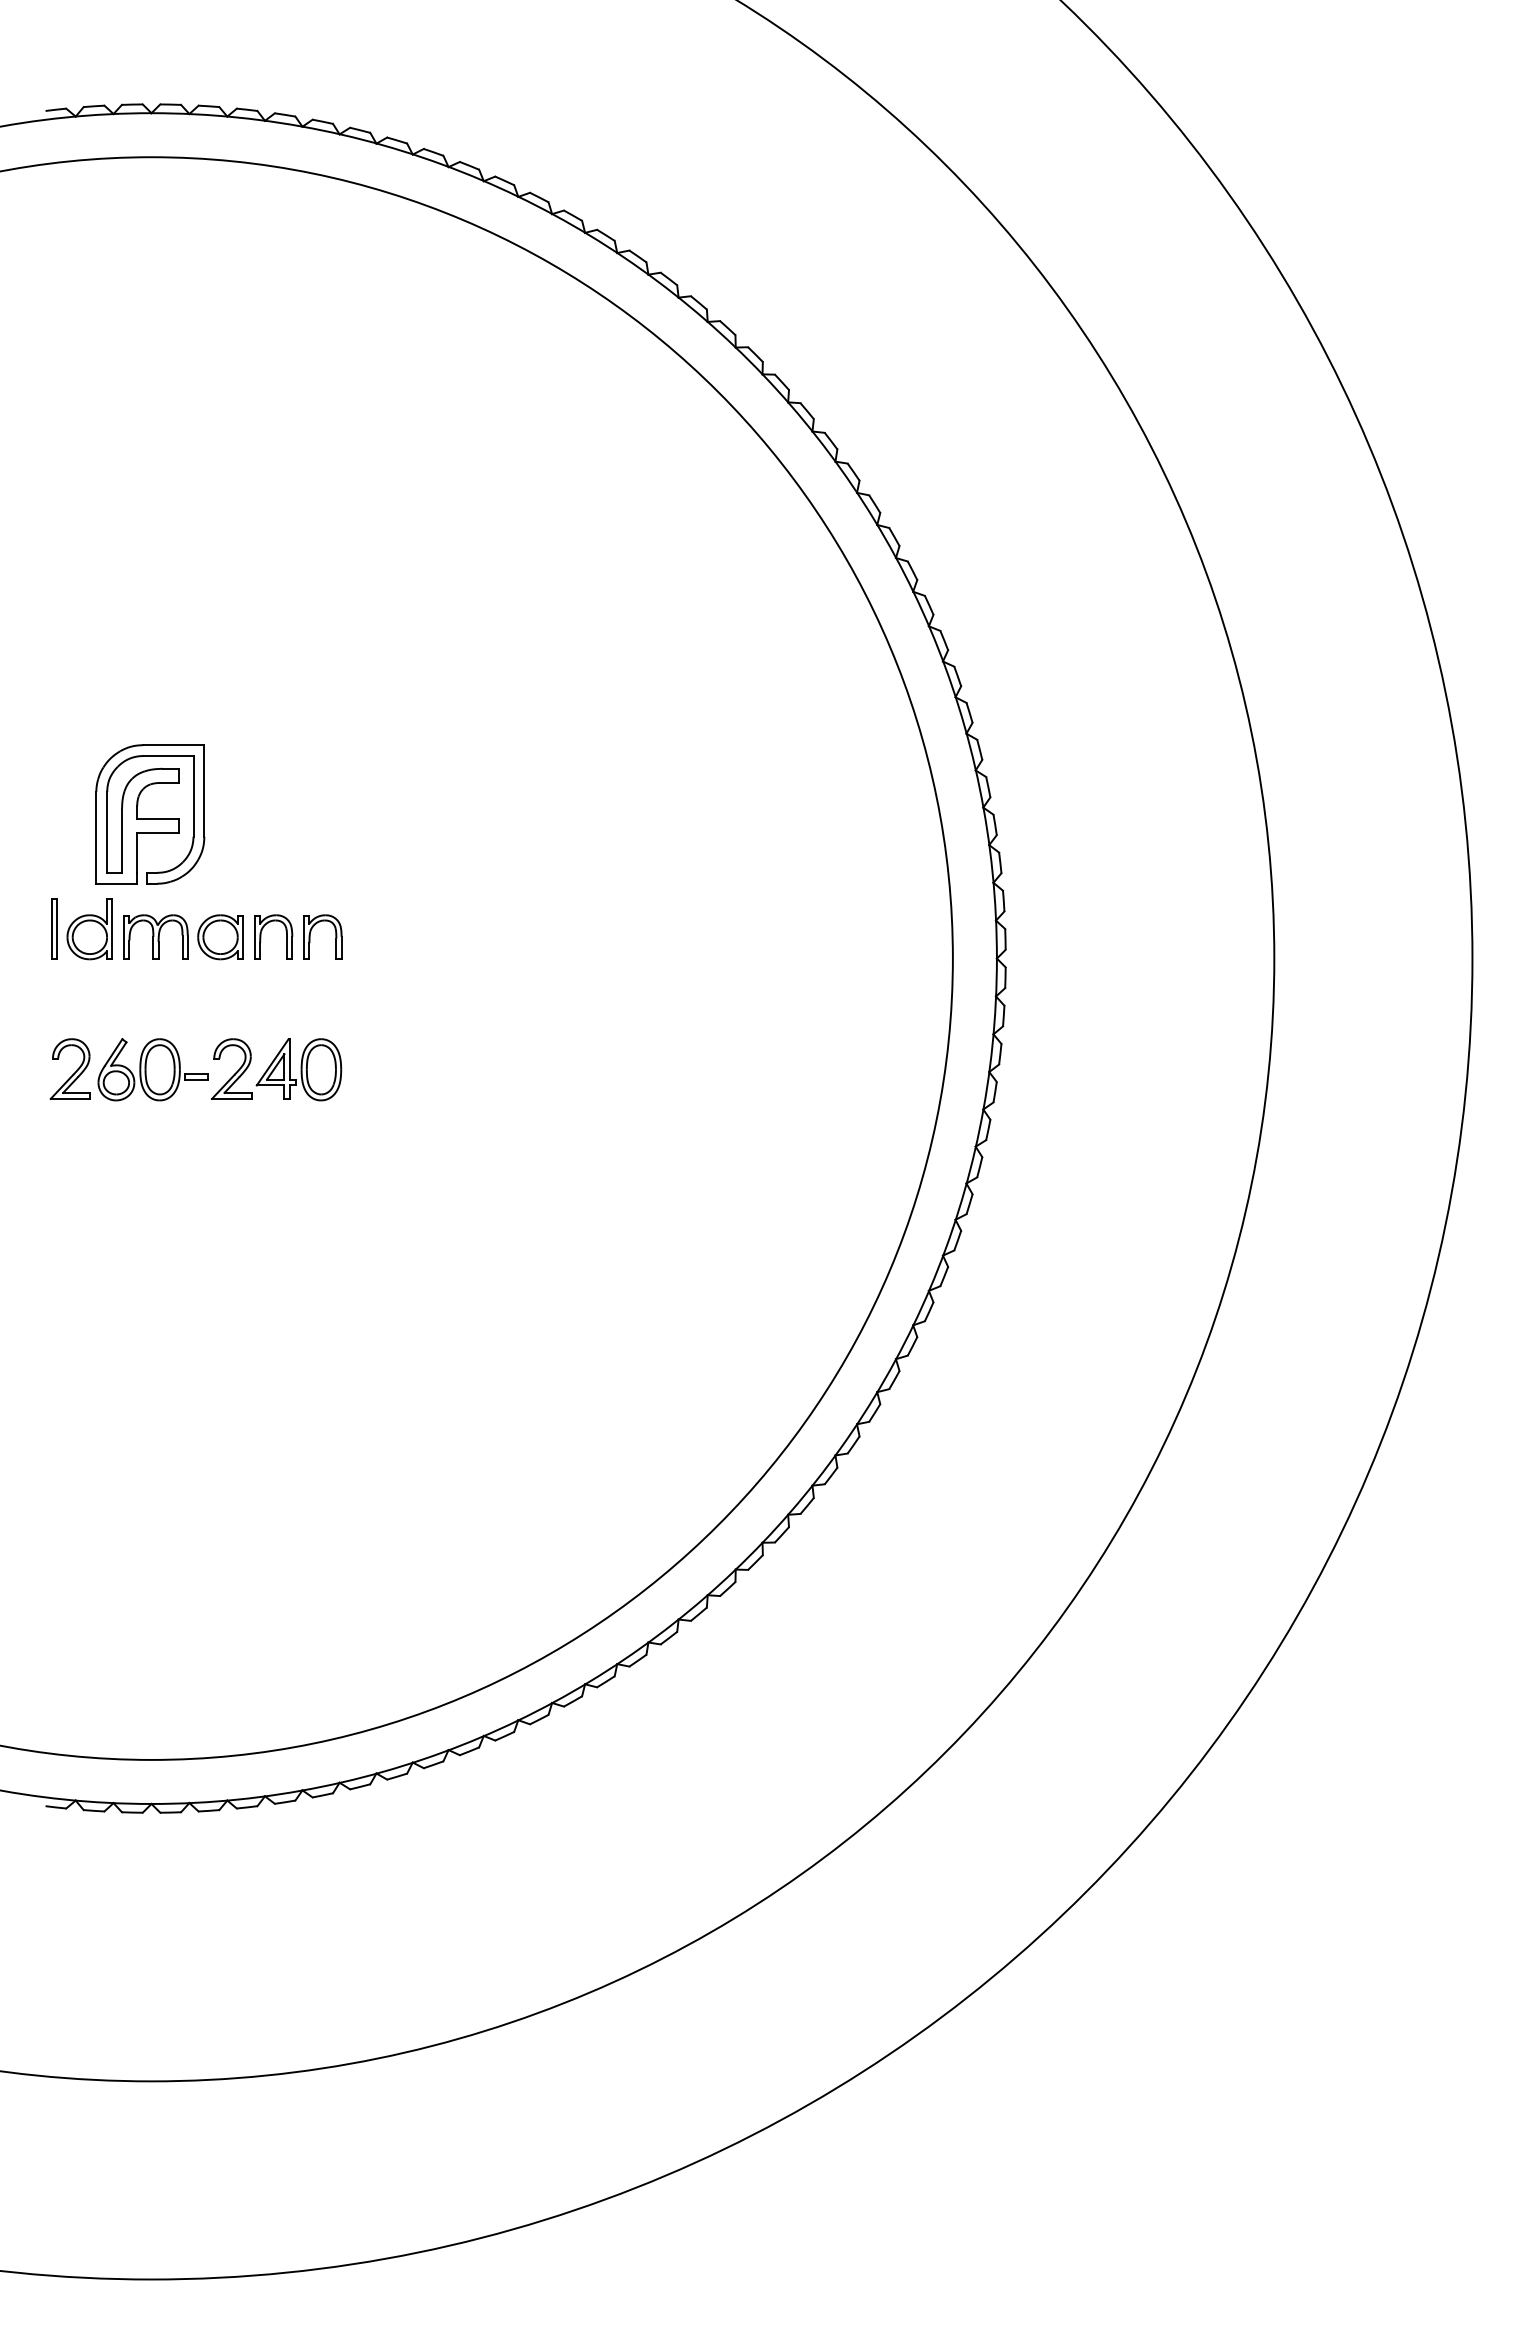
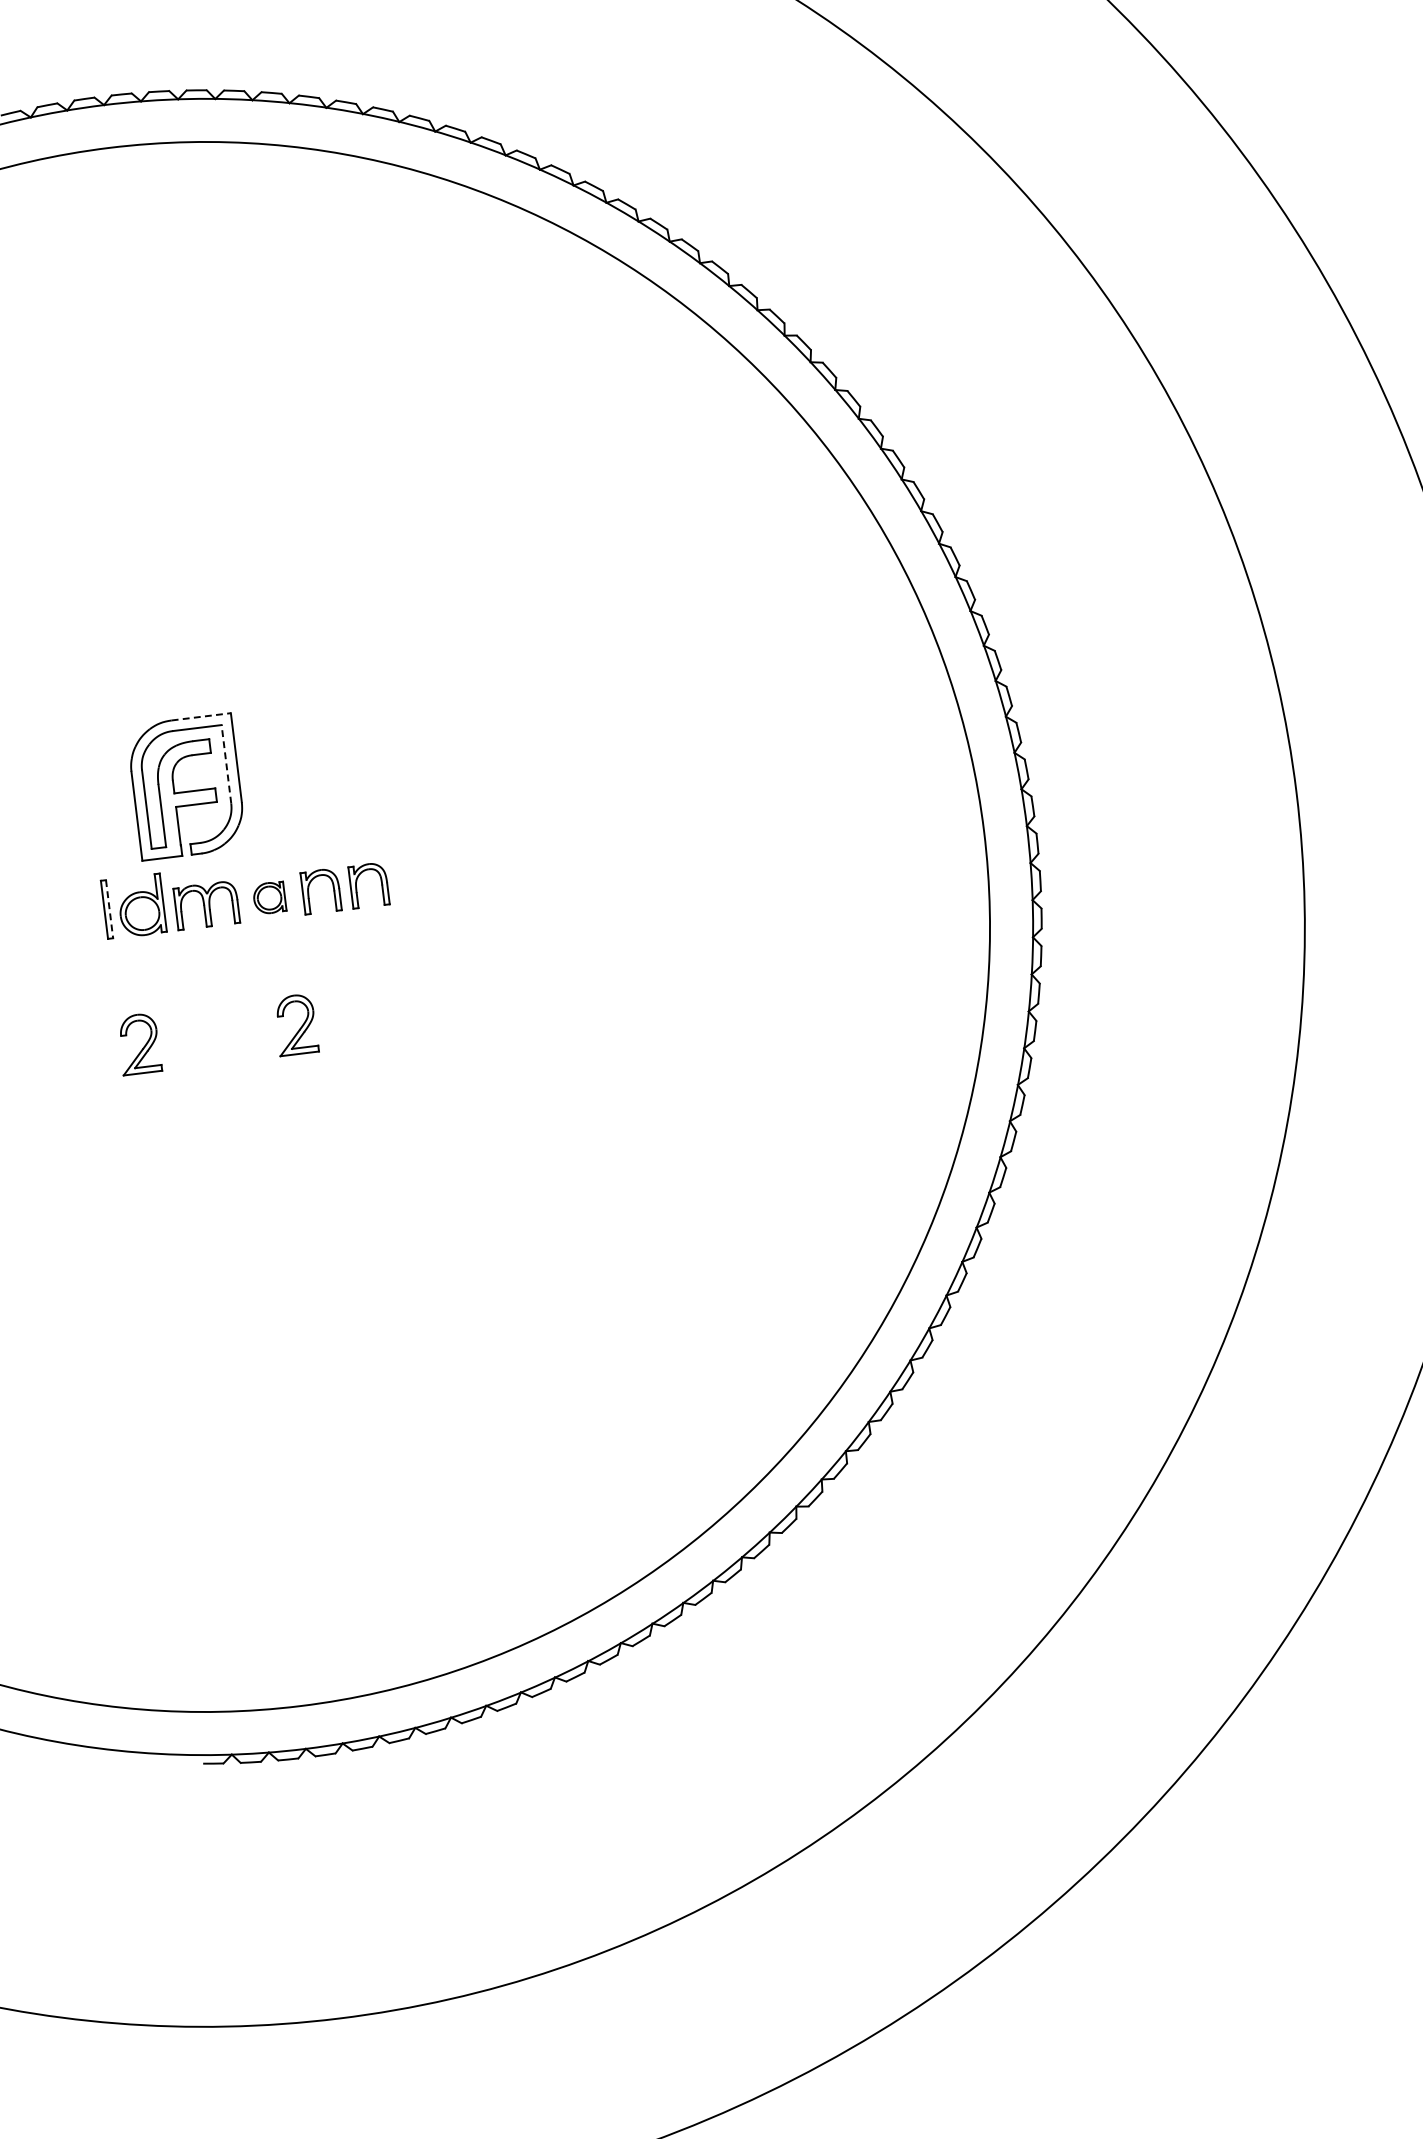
line: (174, 745) -> (201, 717), solid -> dashed
line: (193, 795) -> (226, 763), solid -> dashed
line: (57, 928) -> (109, 908), solid -> dashed
part: (220, 937) -> (269, 898), size x0.7
part: (152, 1069) -> (219, 1034), removed
part: (298, 1069) -> (361, 1017), removed

